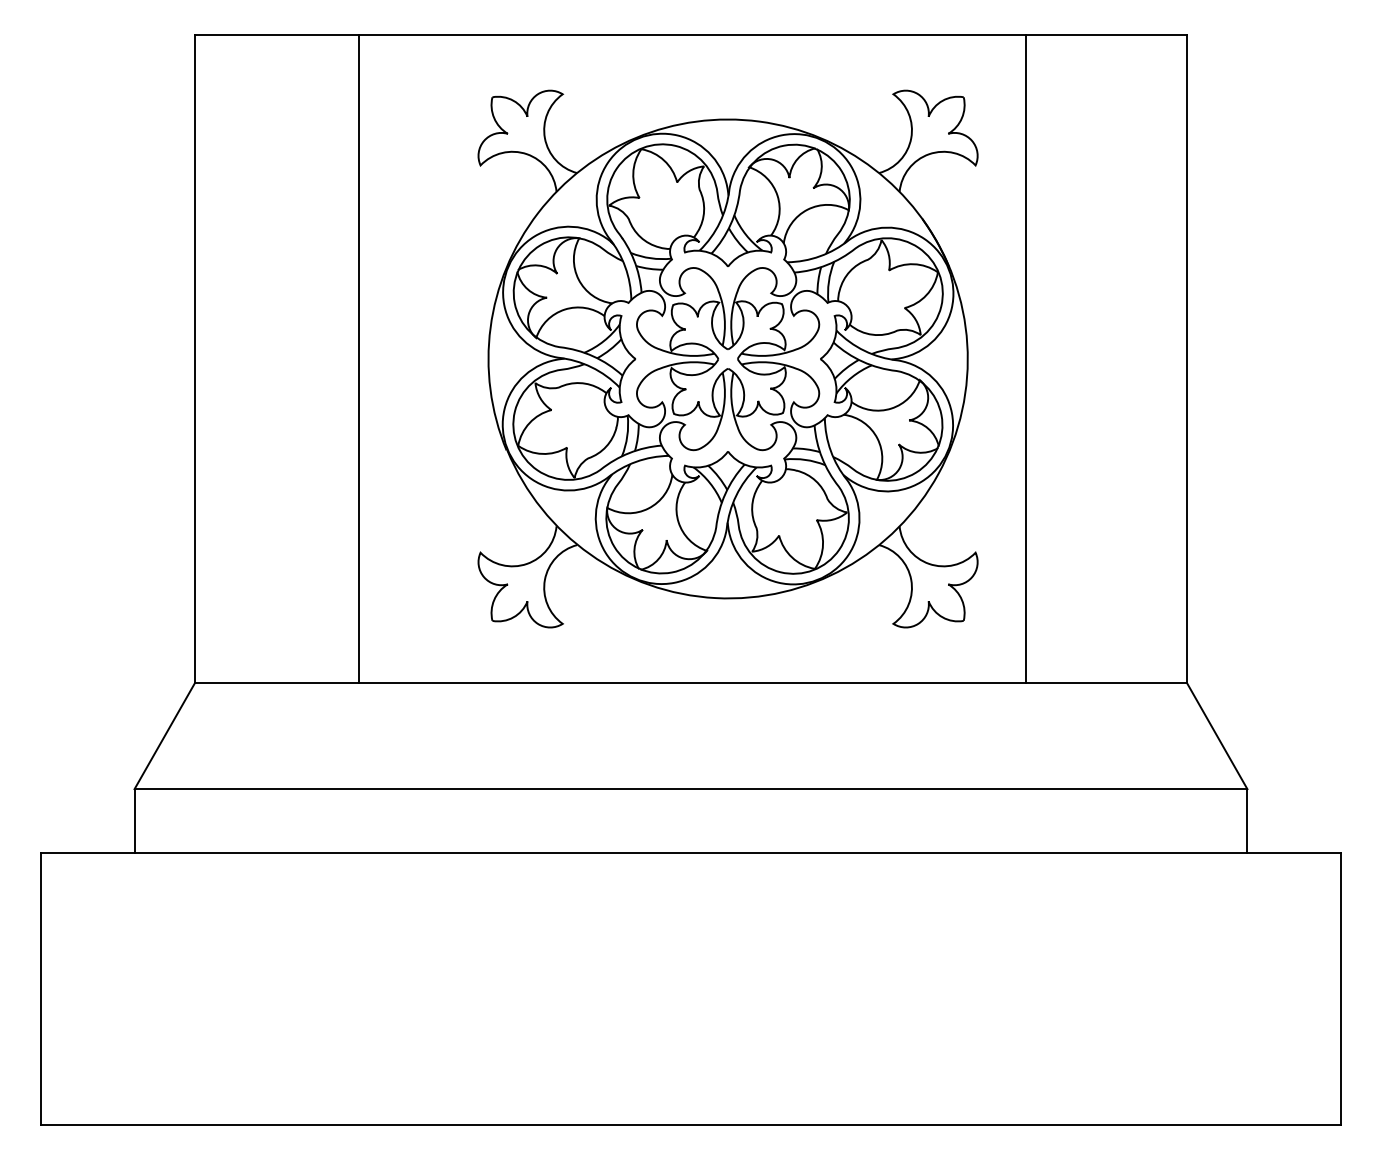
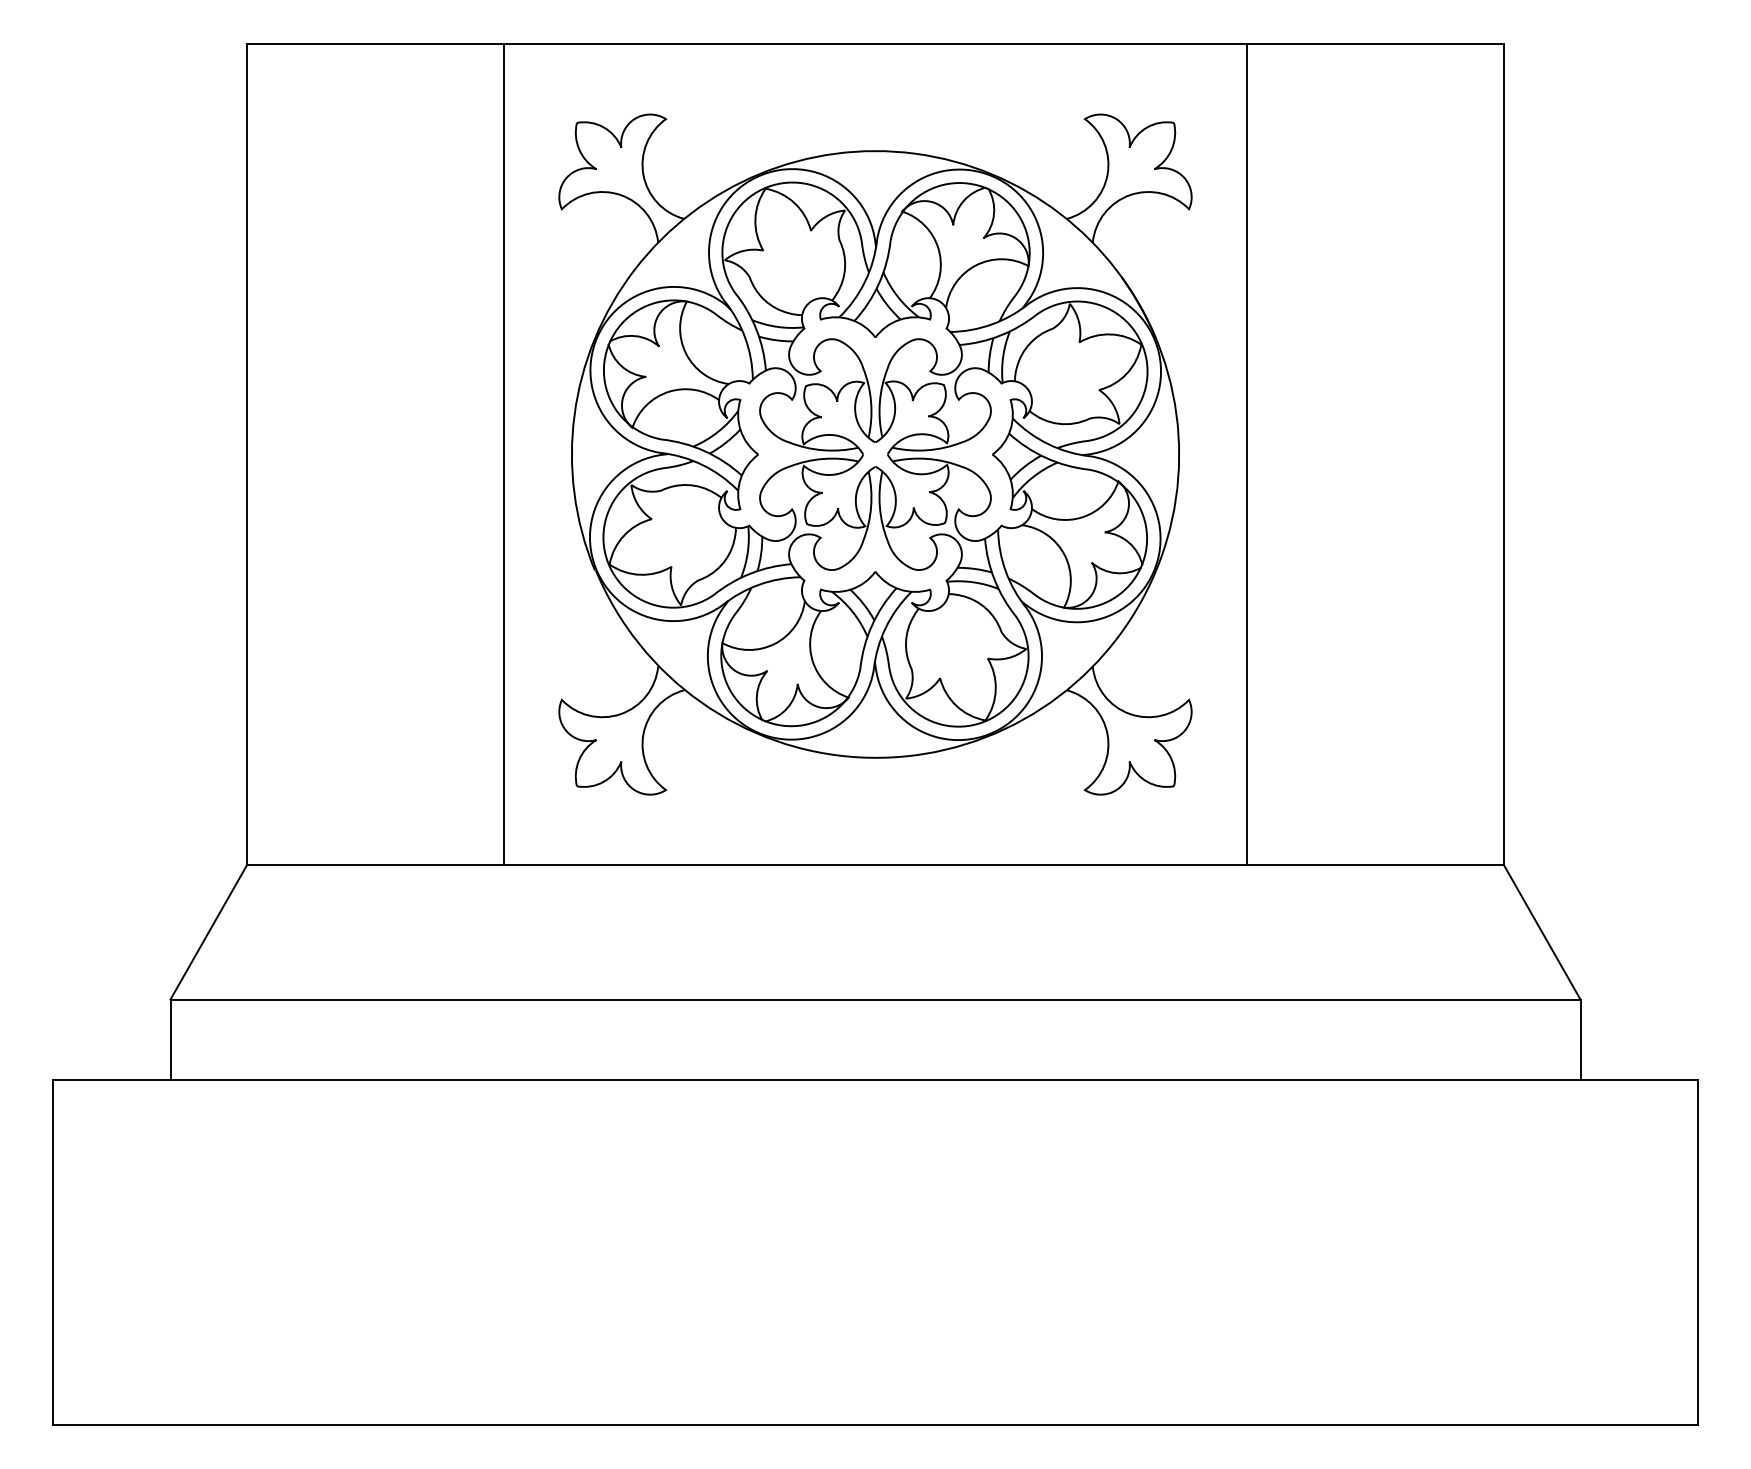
line: (358, 358) -> (503, 454), moved
part: (728, 358) -> (875, 454), moved
line: (1026, 358) -> (1247, 454), moved

